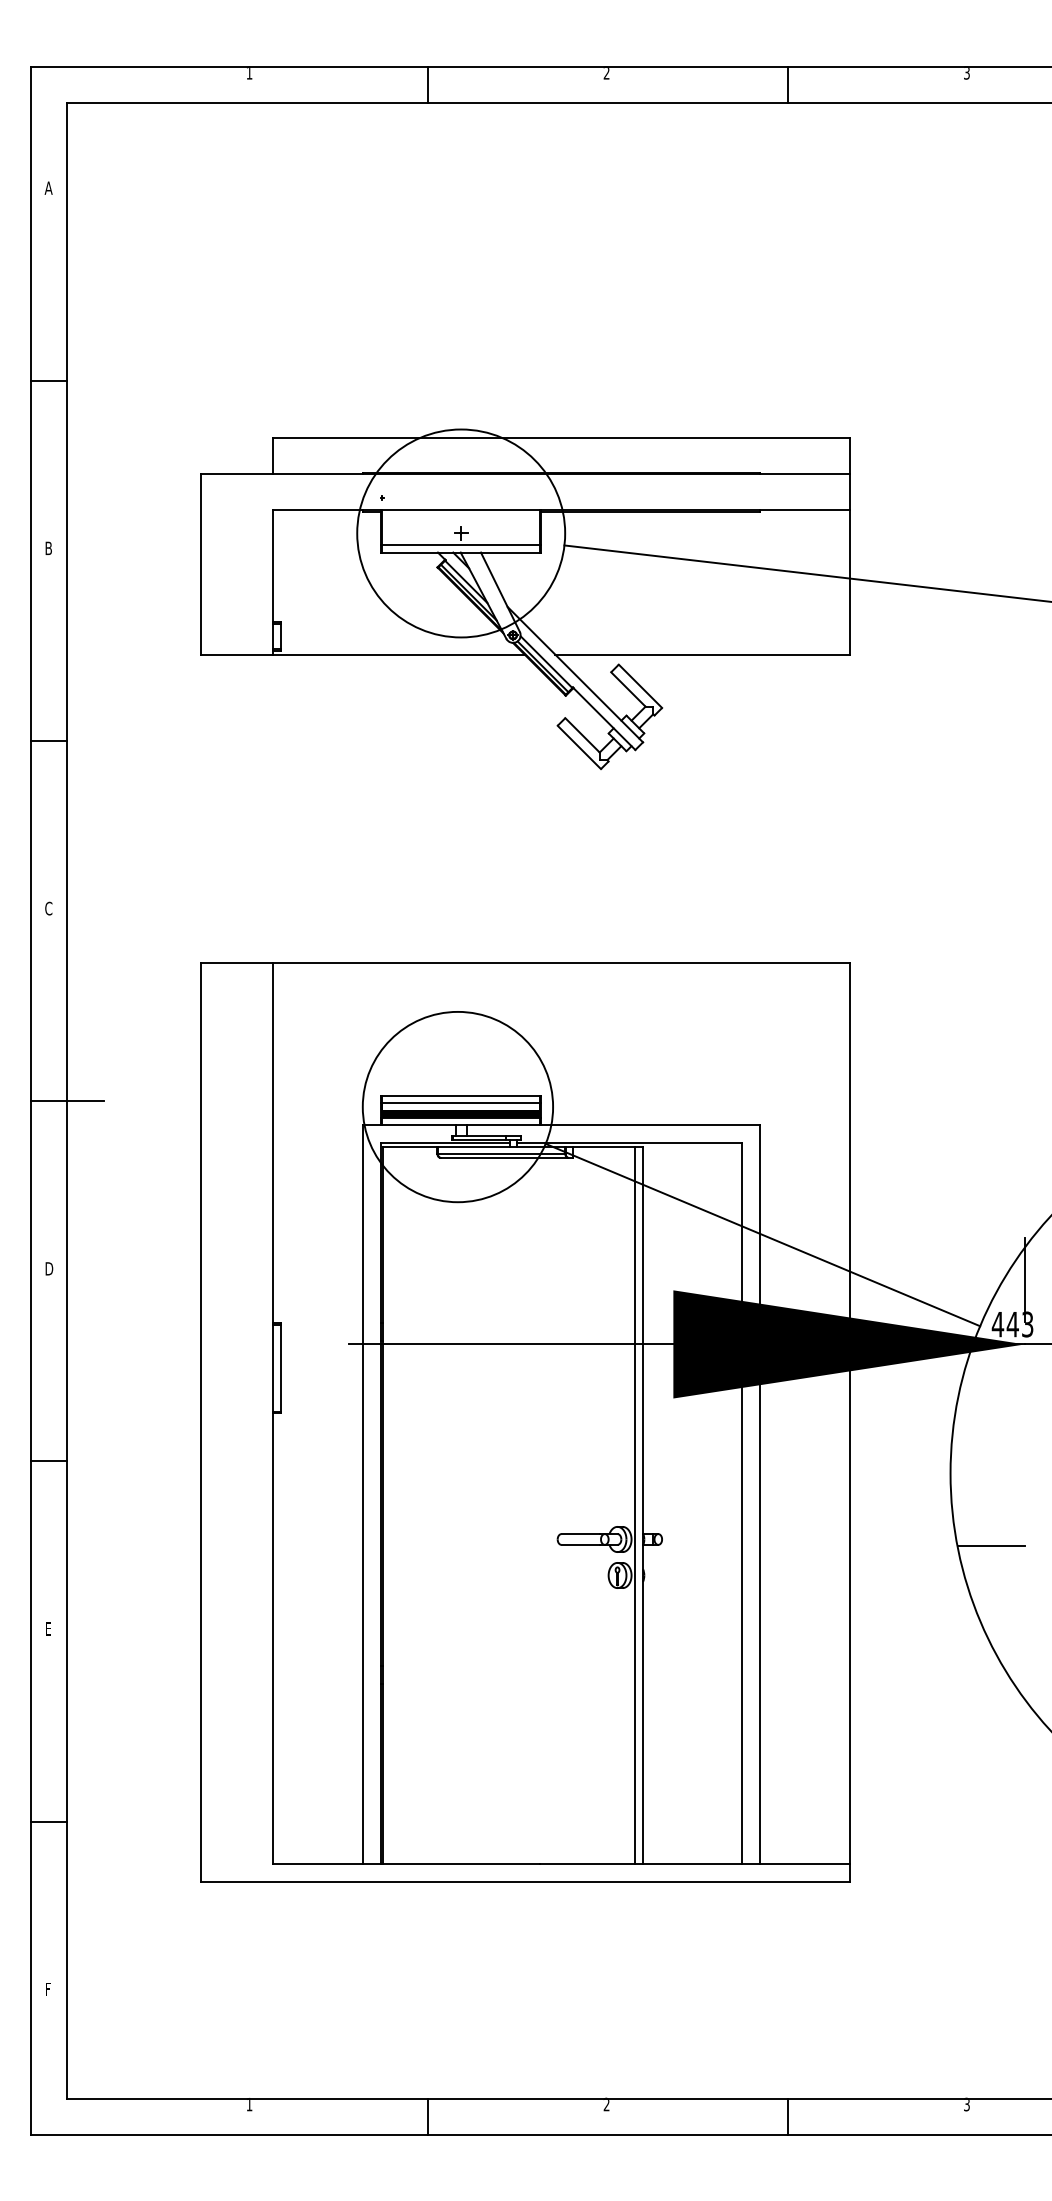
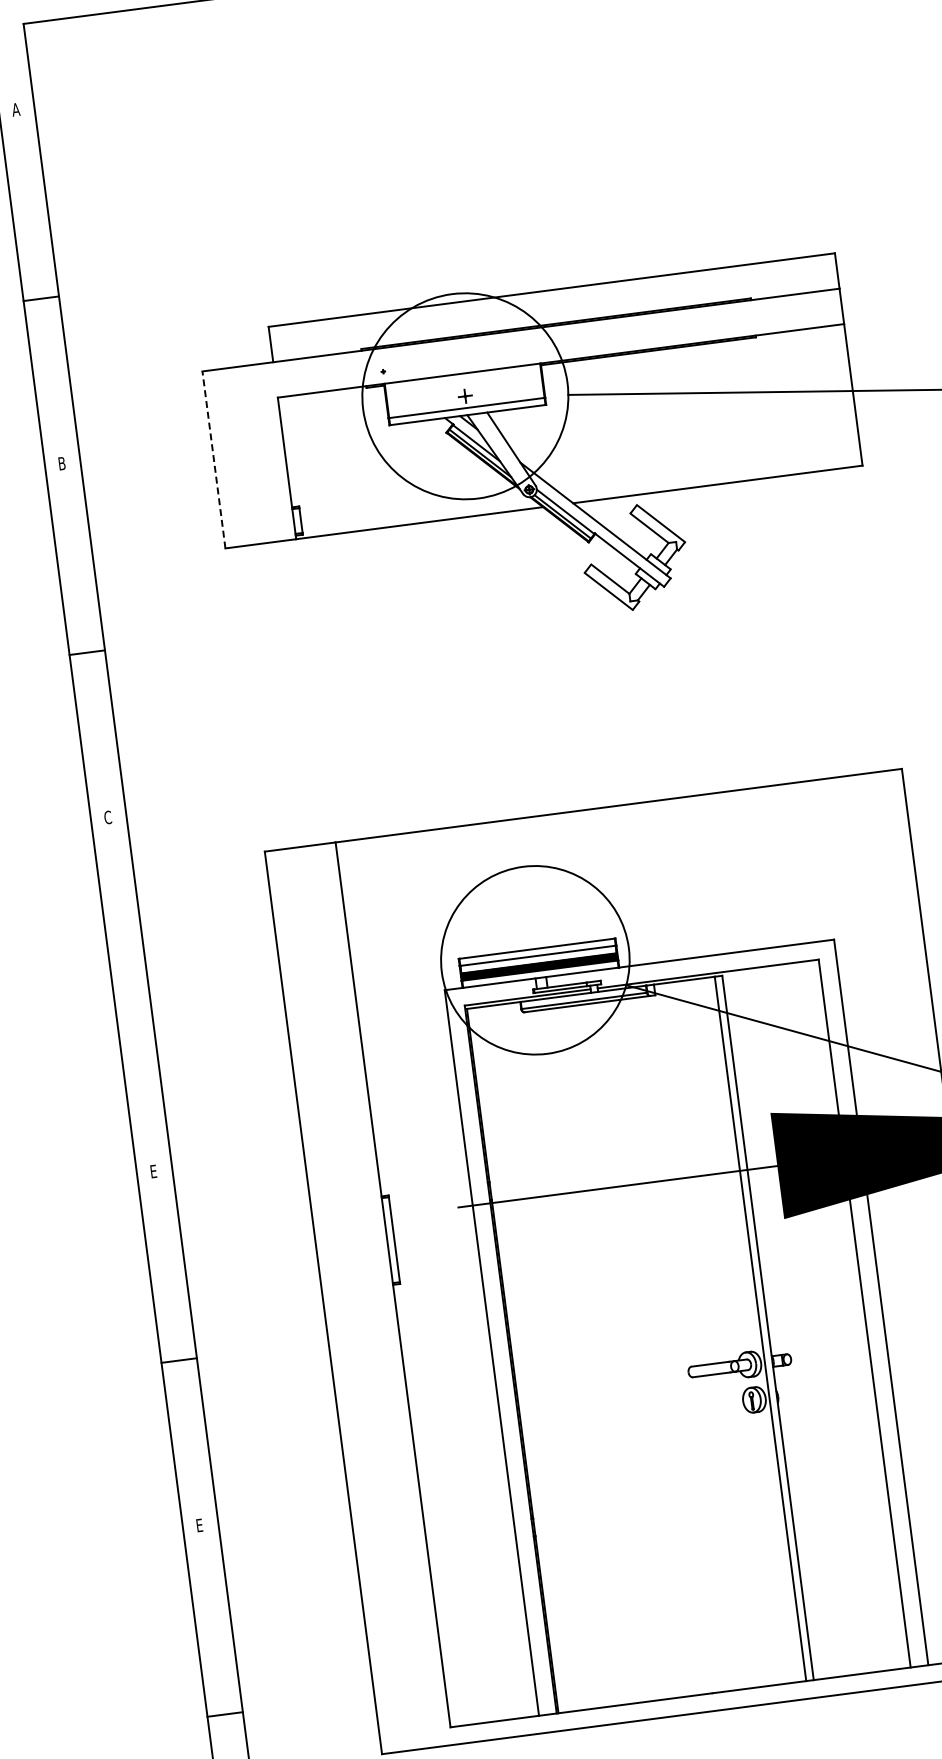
line: (201, 563) -> (214, 458), solid -> dashed
line: (67, 1101) -> (151, 1004), removed
text: (49, 1268) -> (154, 1171), D -> E

